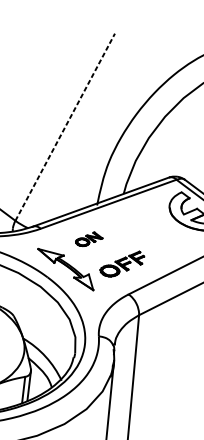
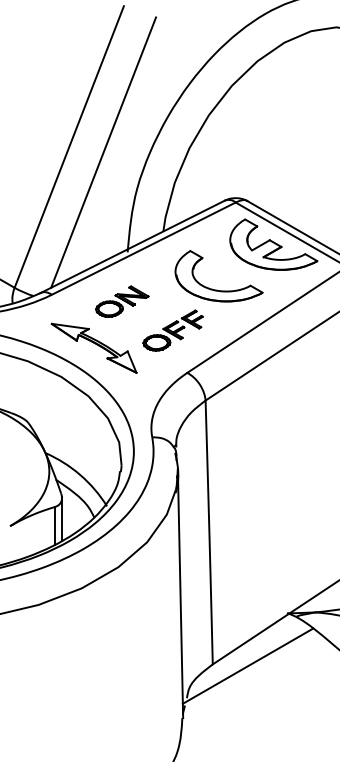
line: (65, 126) -> (69, 146), dashed -> solid
line: (88, 133) -> (103, 152), added
part: (156, 238) -> (217, 289), added
part: (89, 239) -> (122, 301), size x1.43

